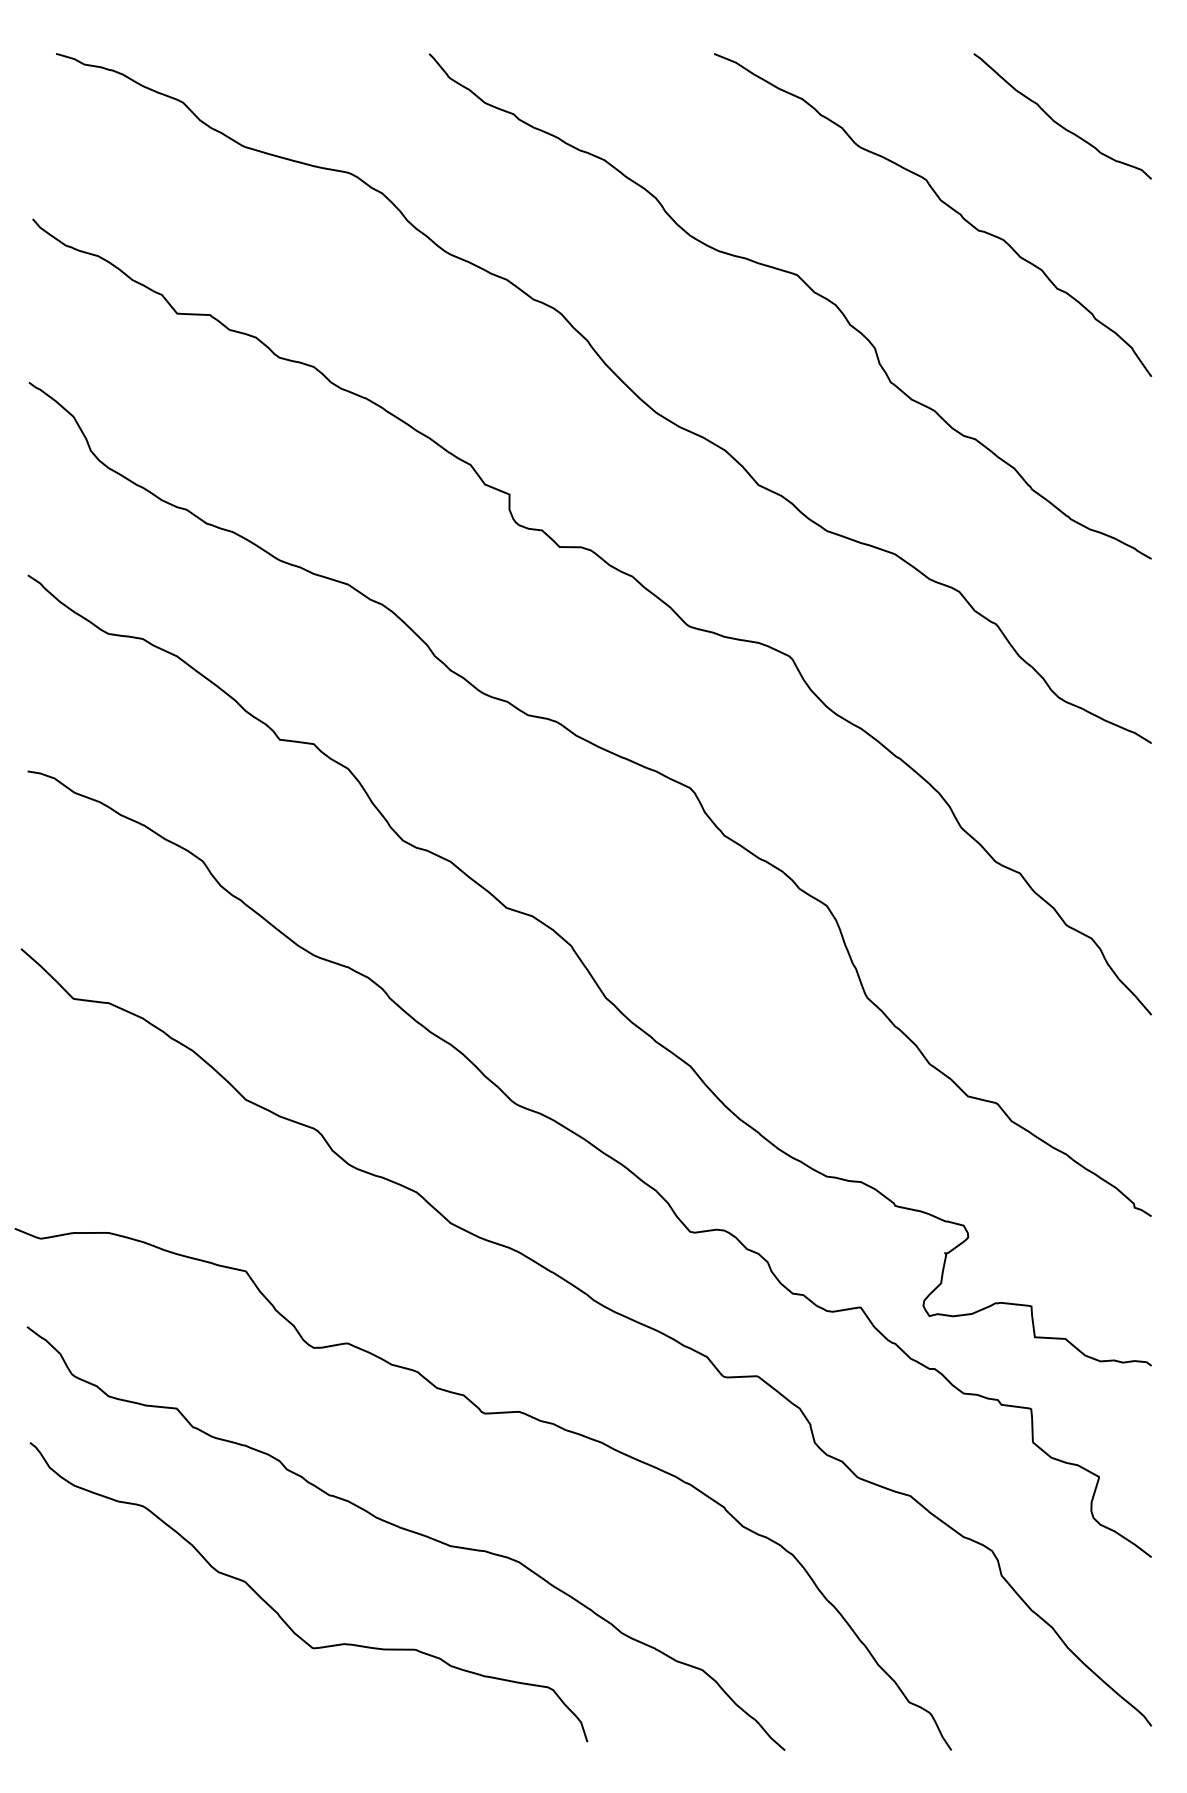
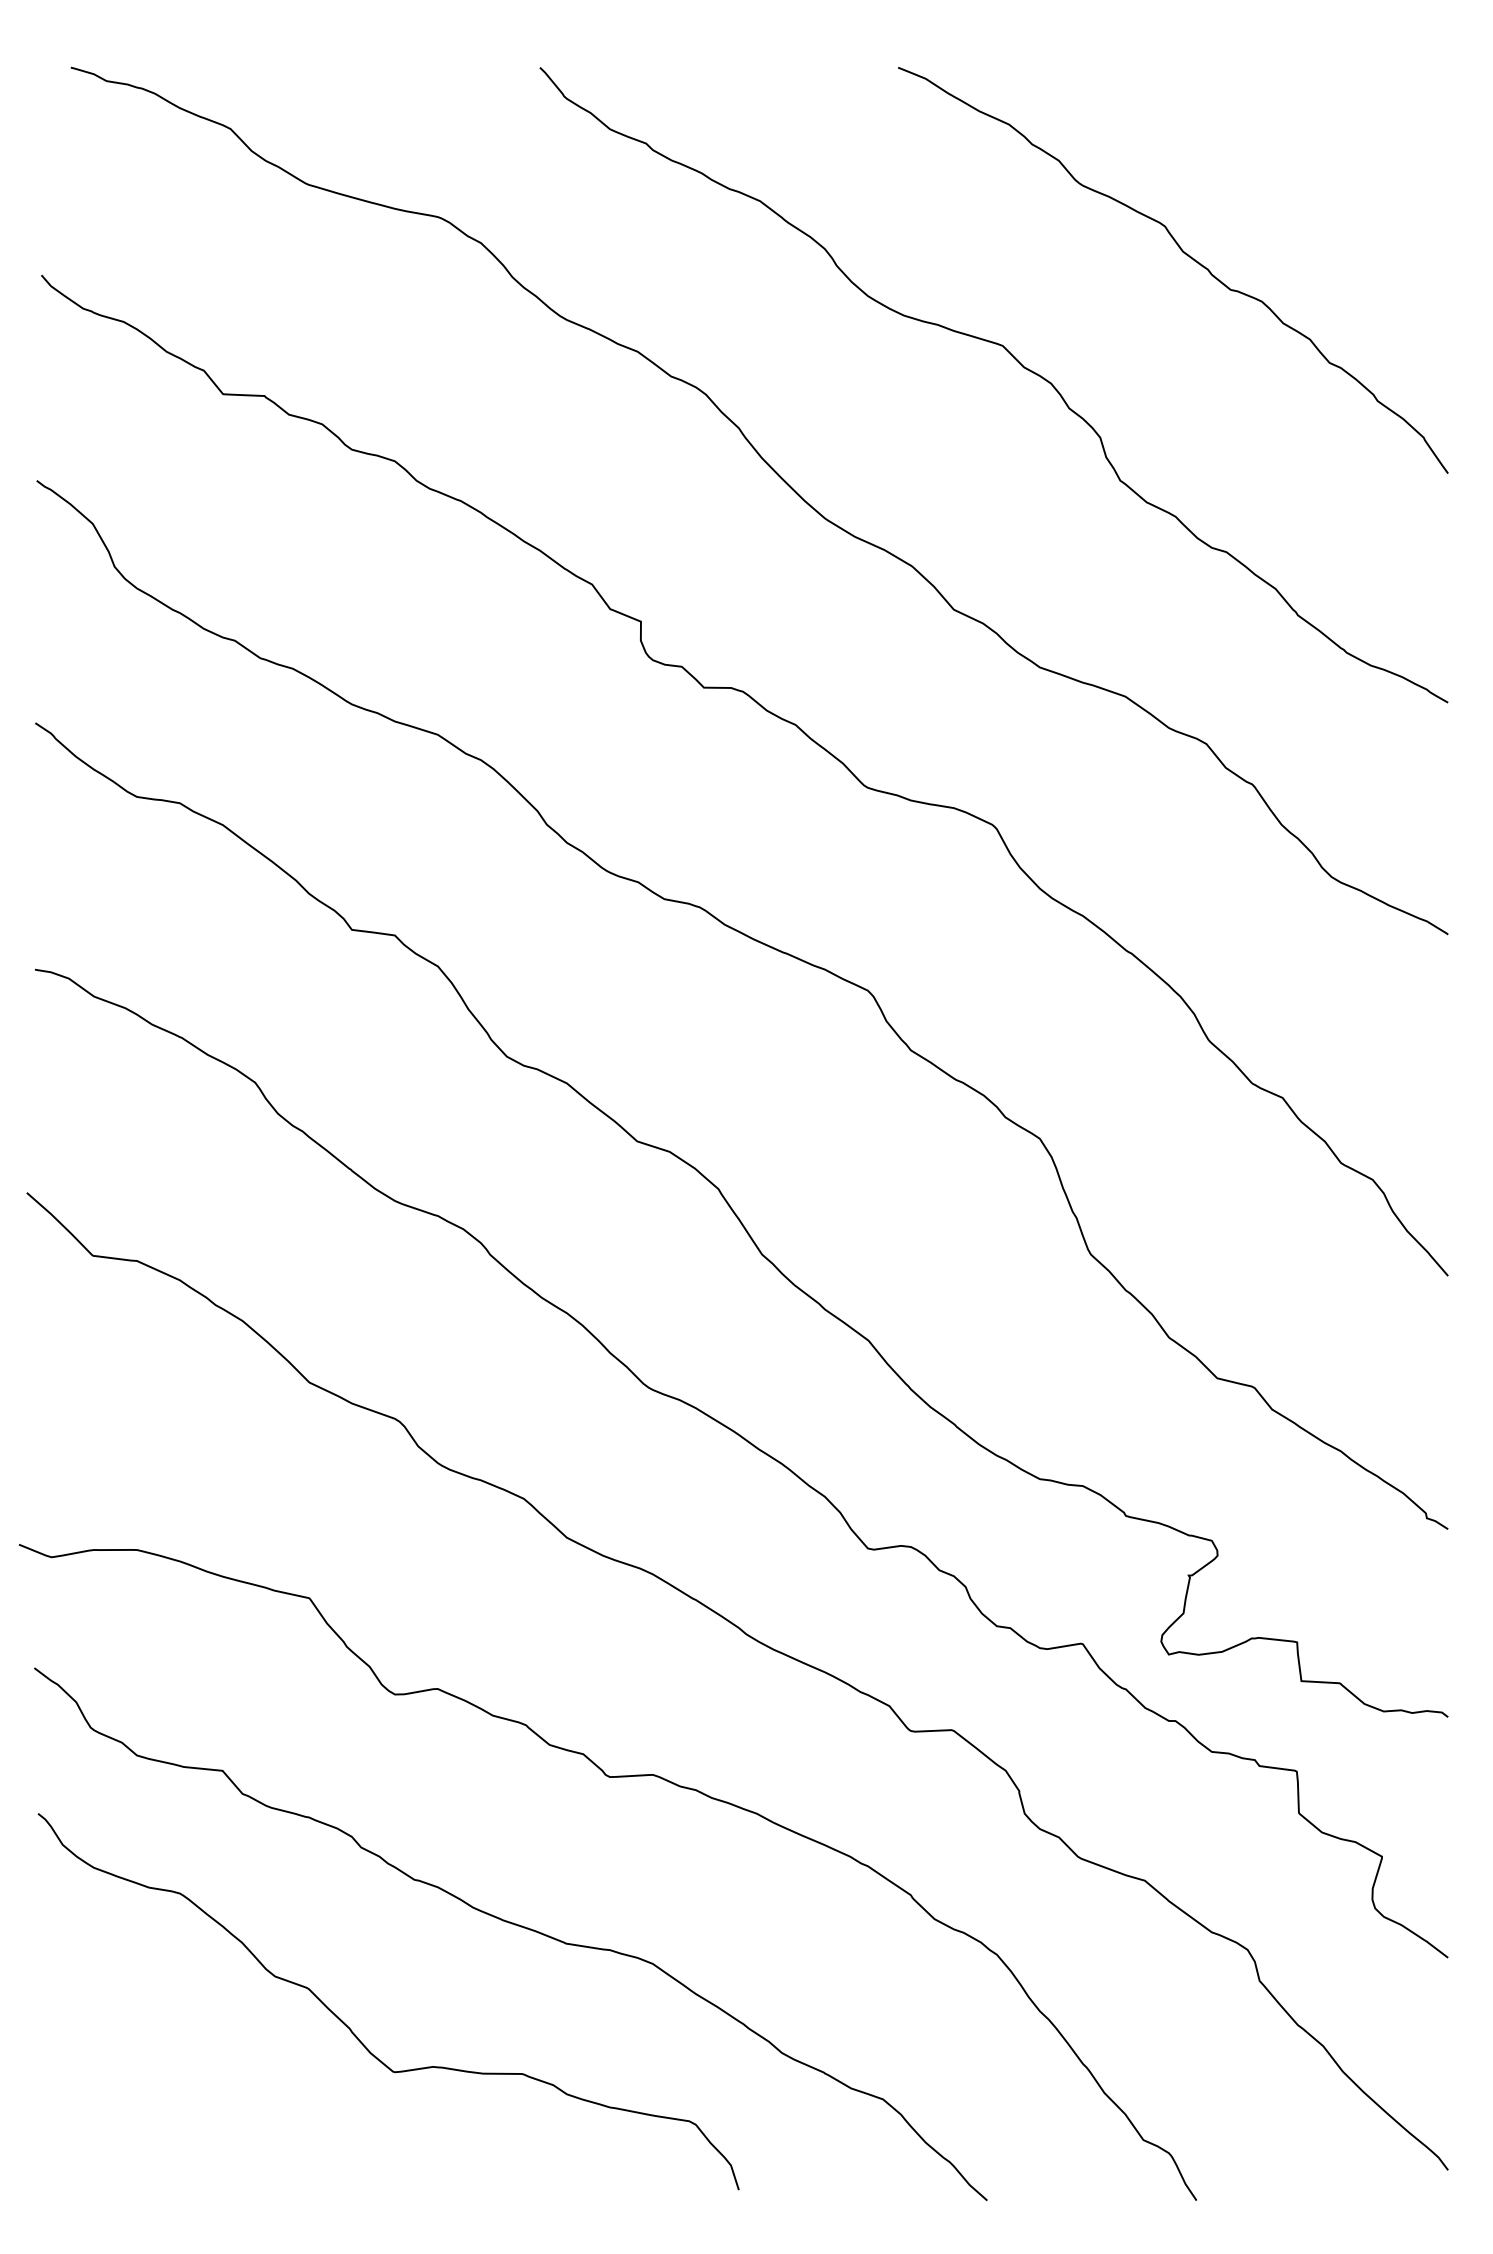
curve: (1057, 122) -> (1329, 153), removed

